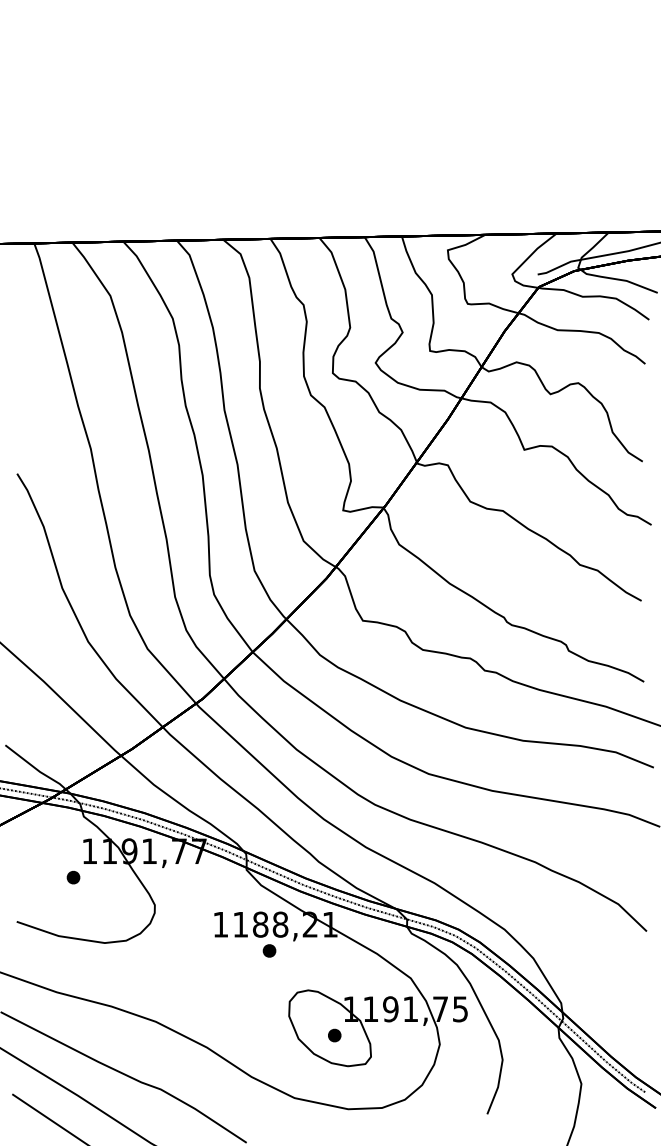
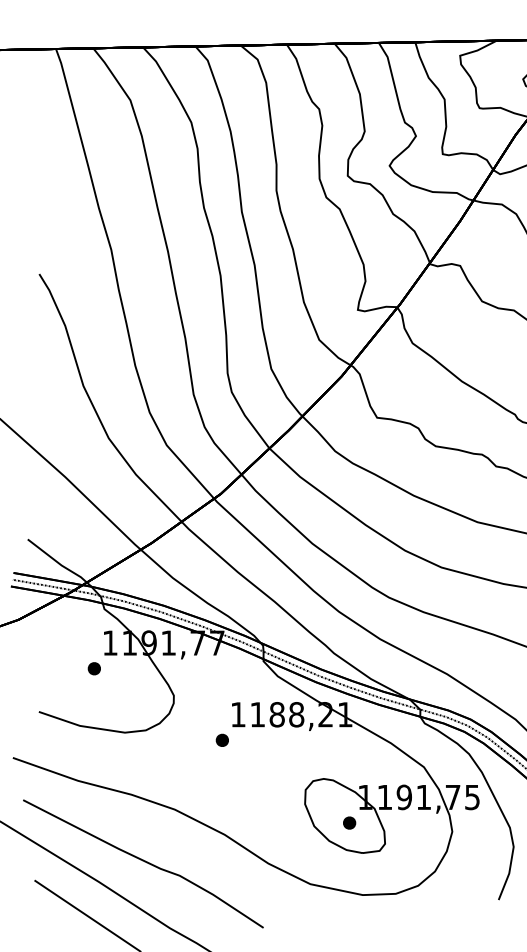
part: (269, 950) -> (222, 739), moved

